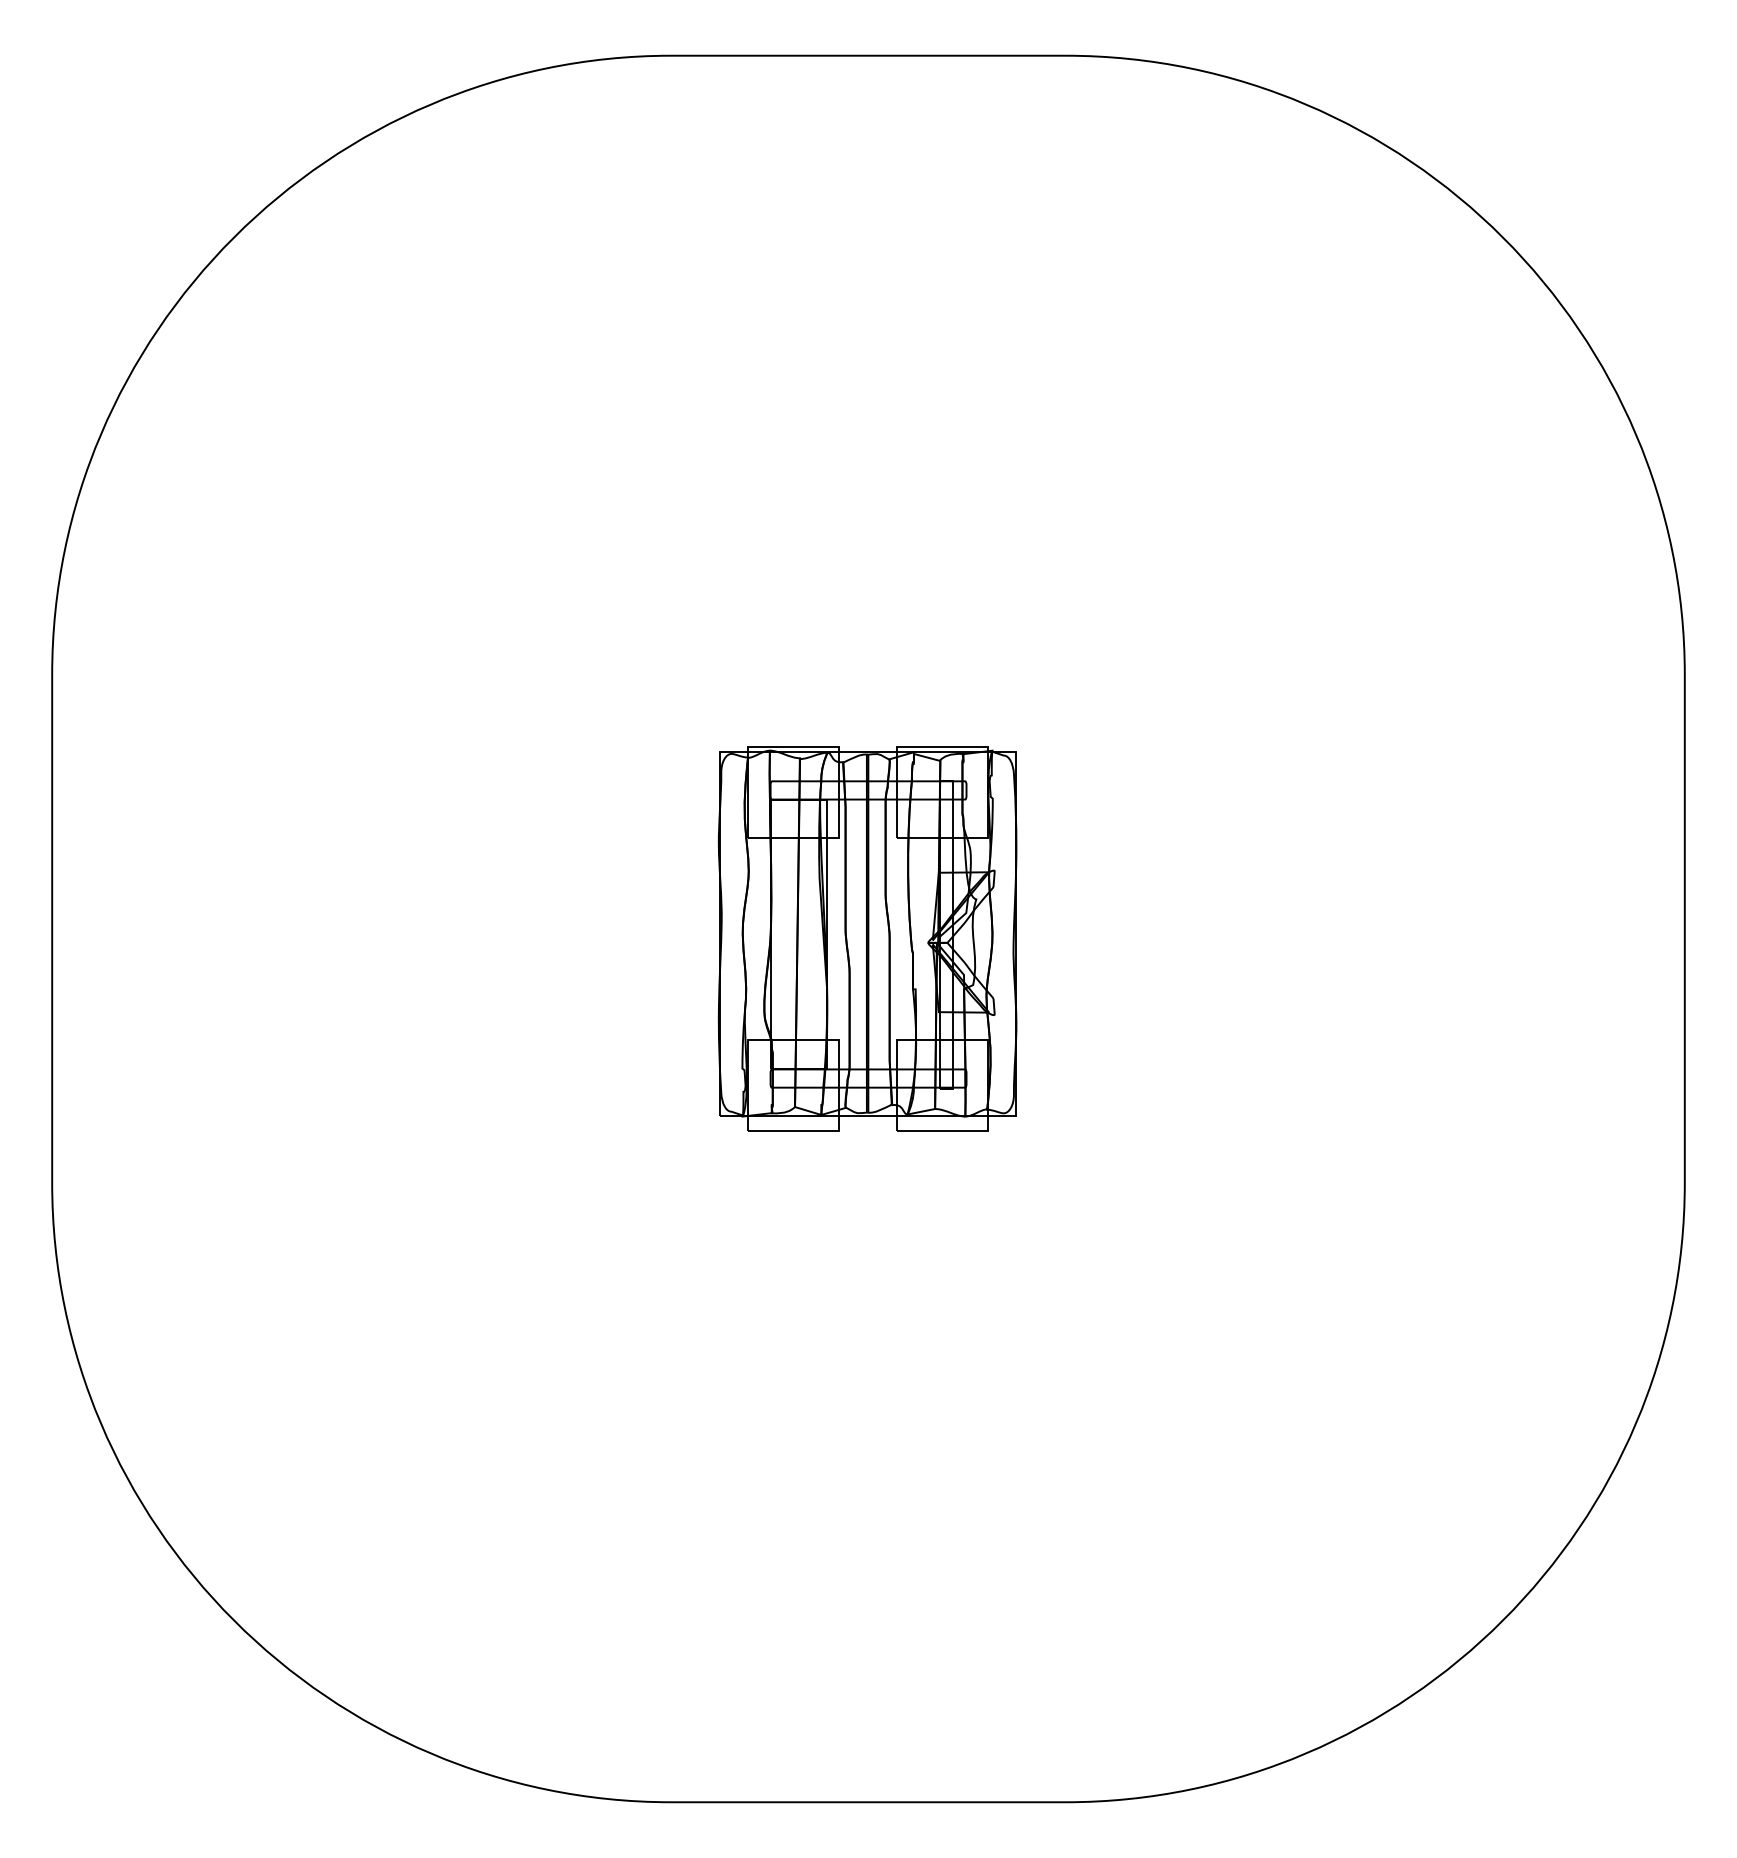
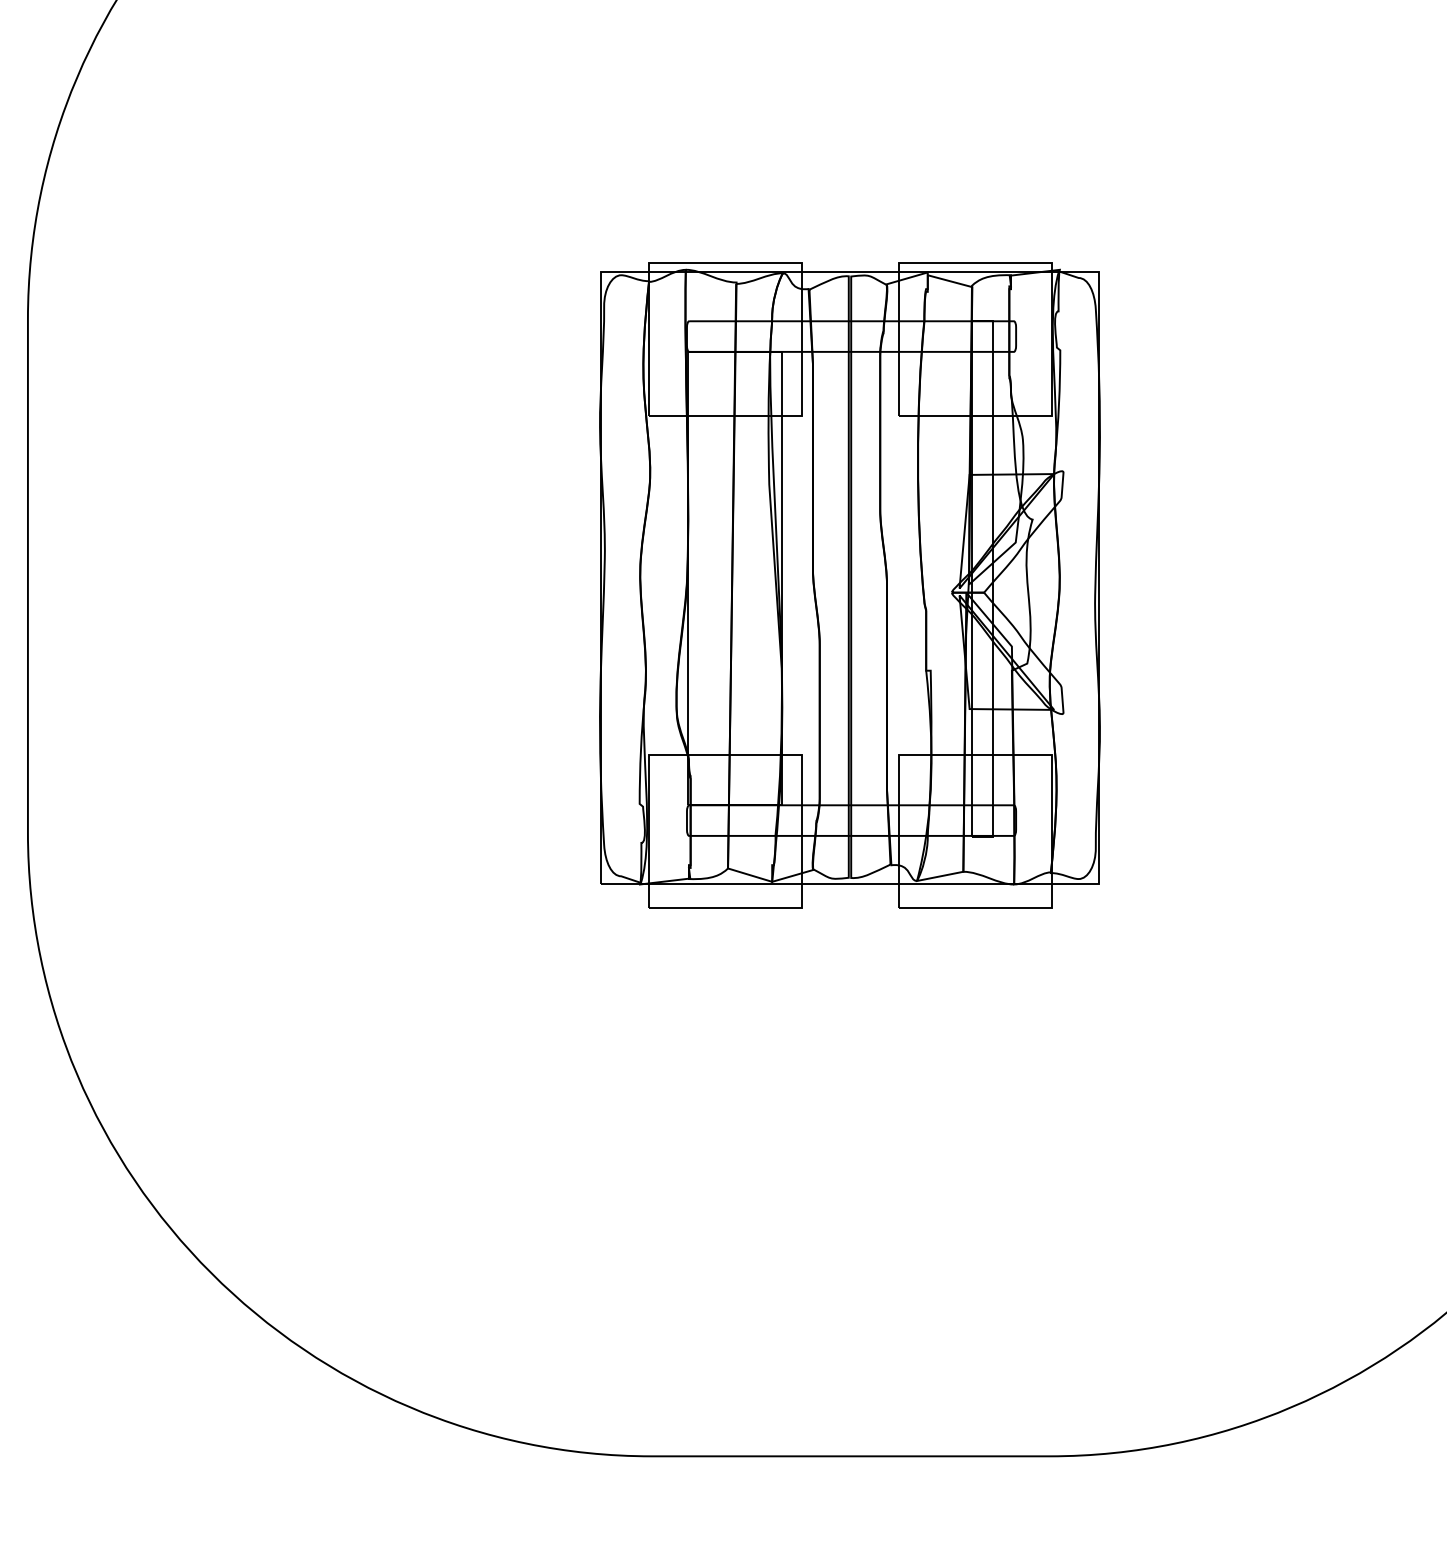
part: (867, 938) -> (849, 585), size x1.67

